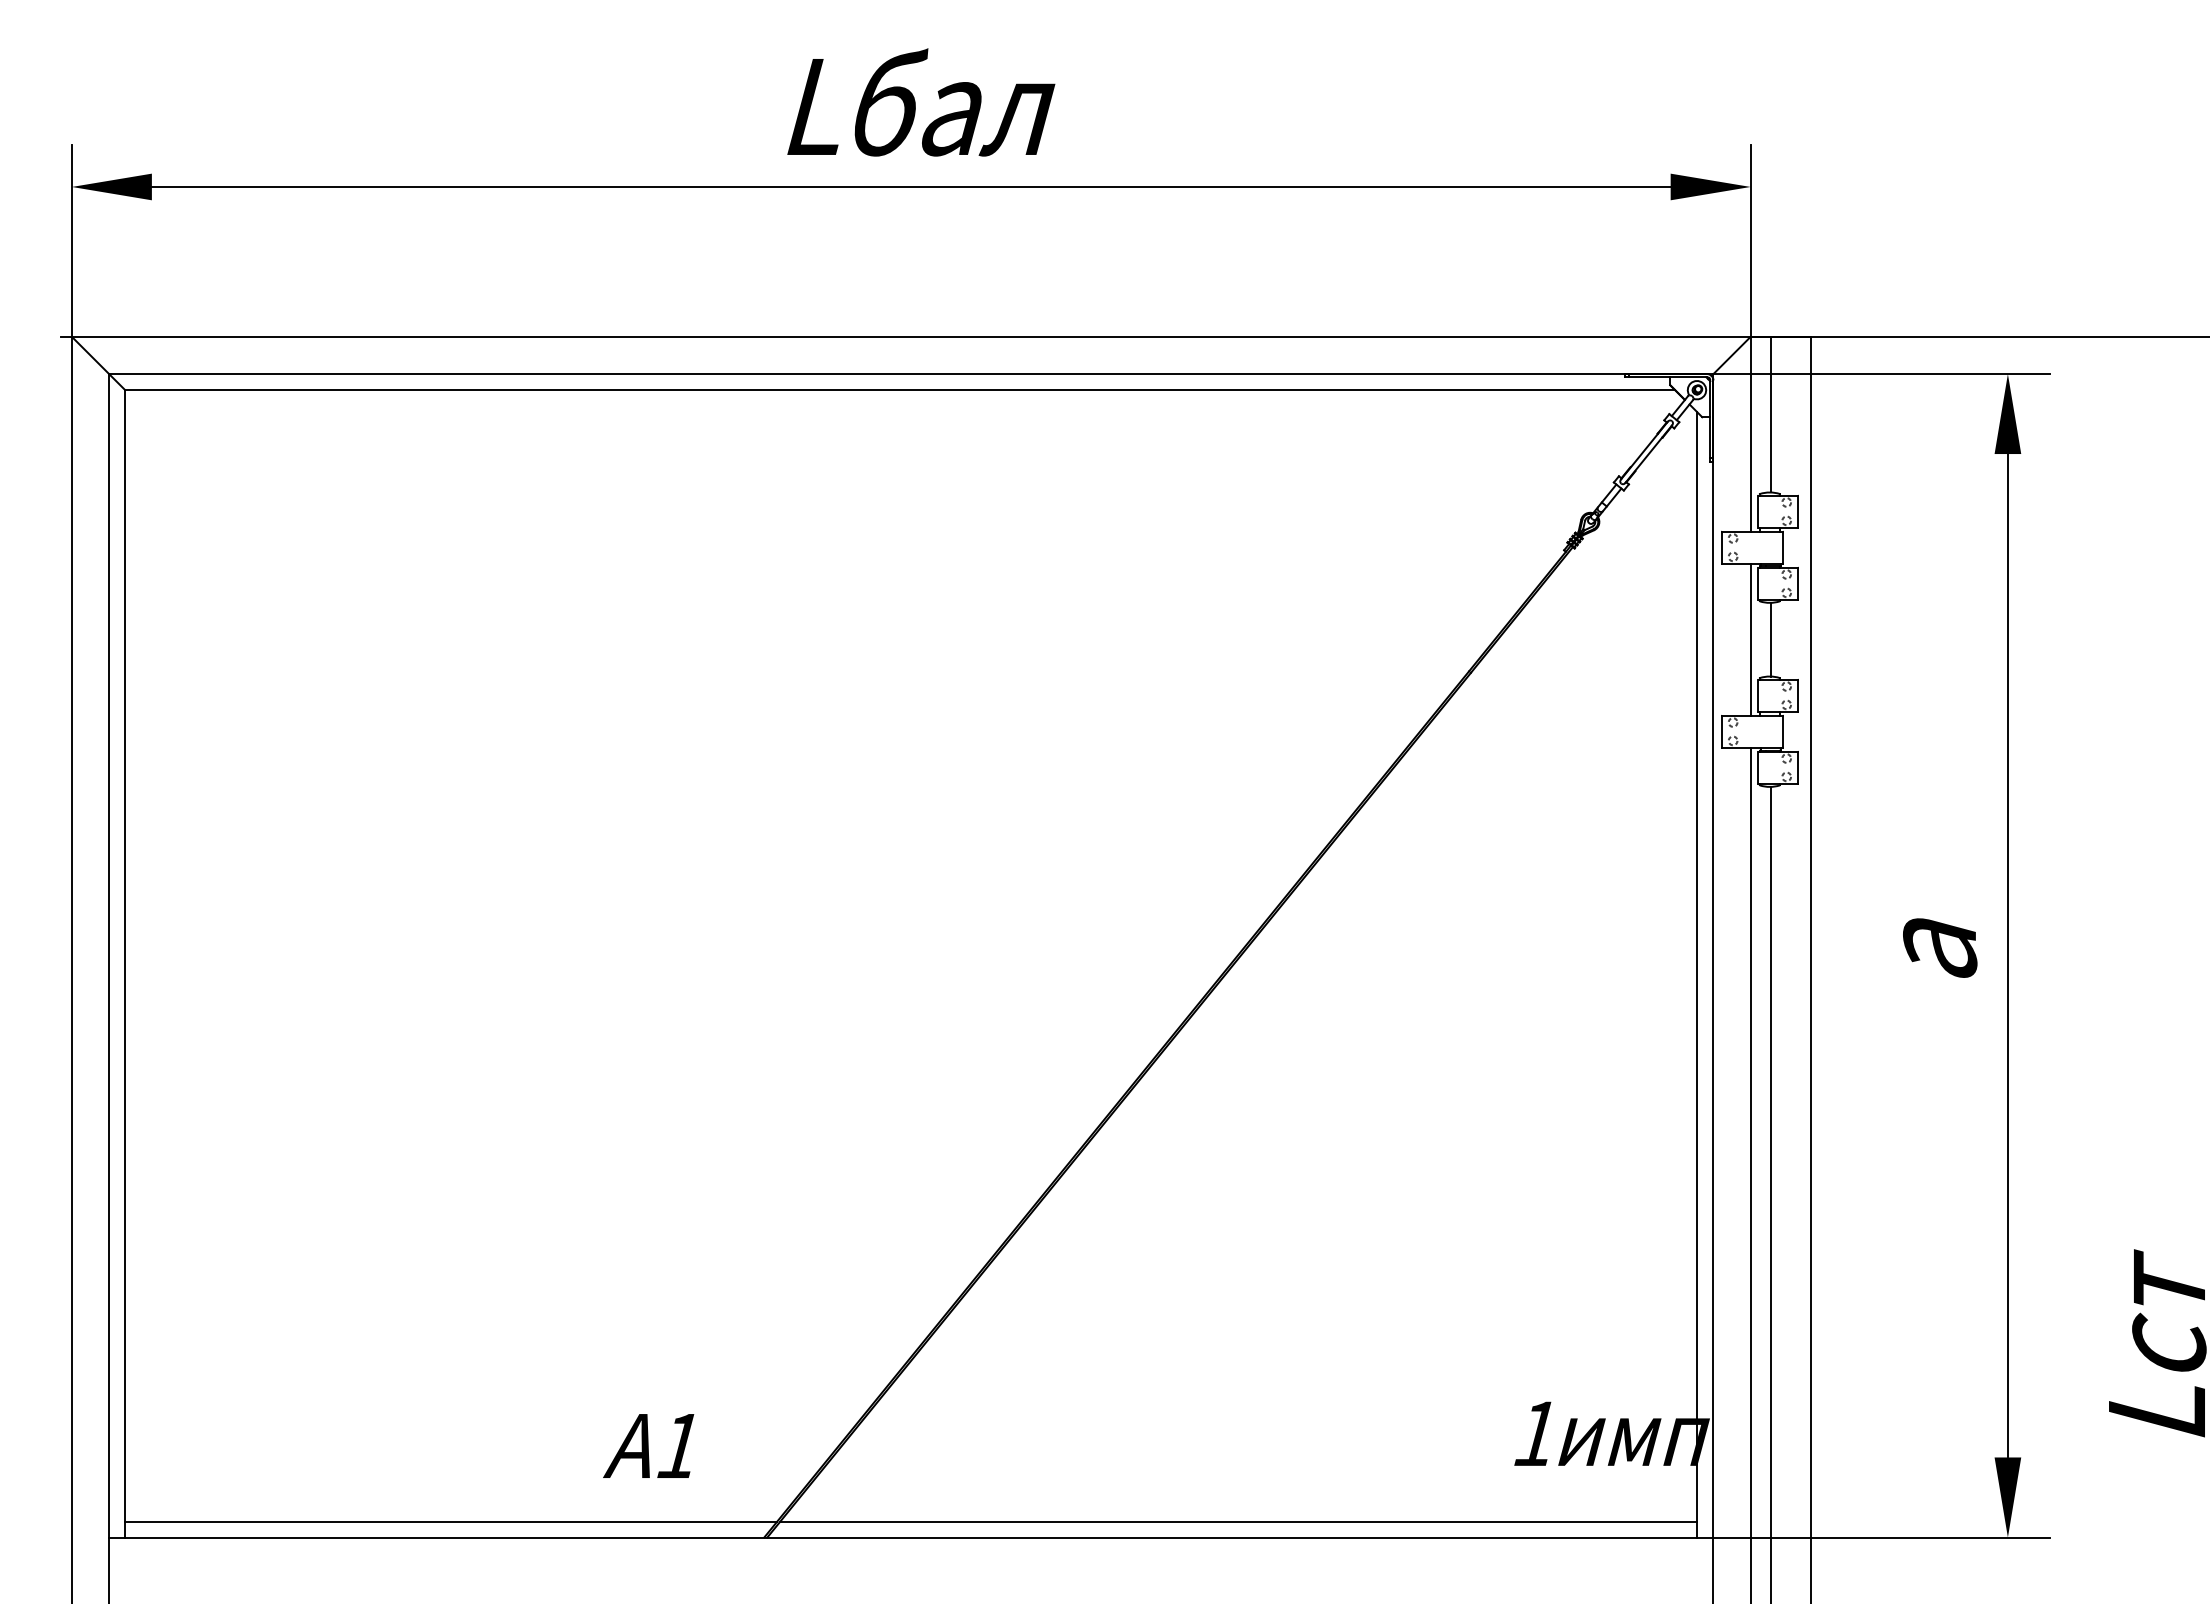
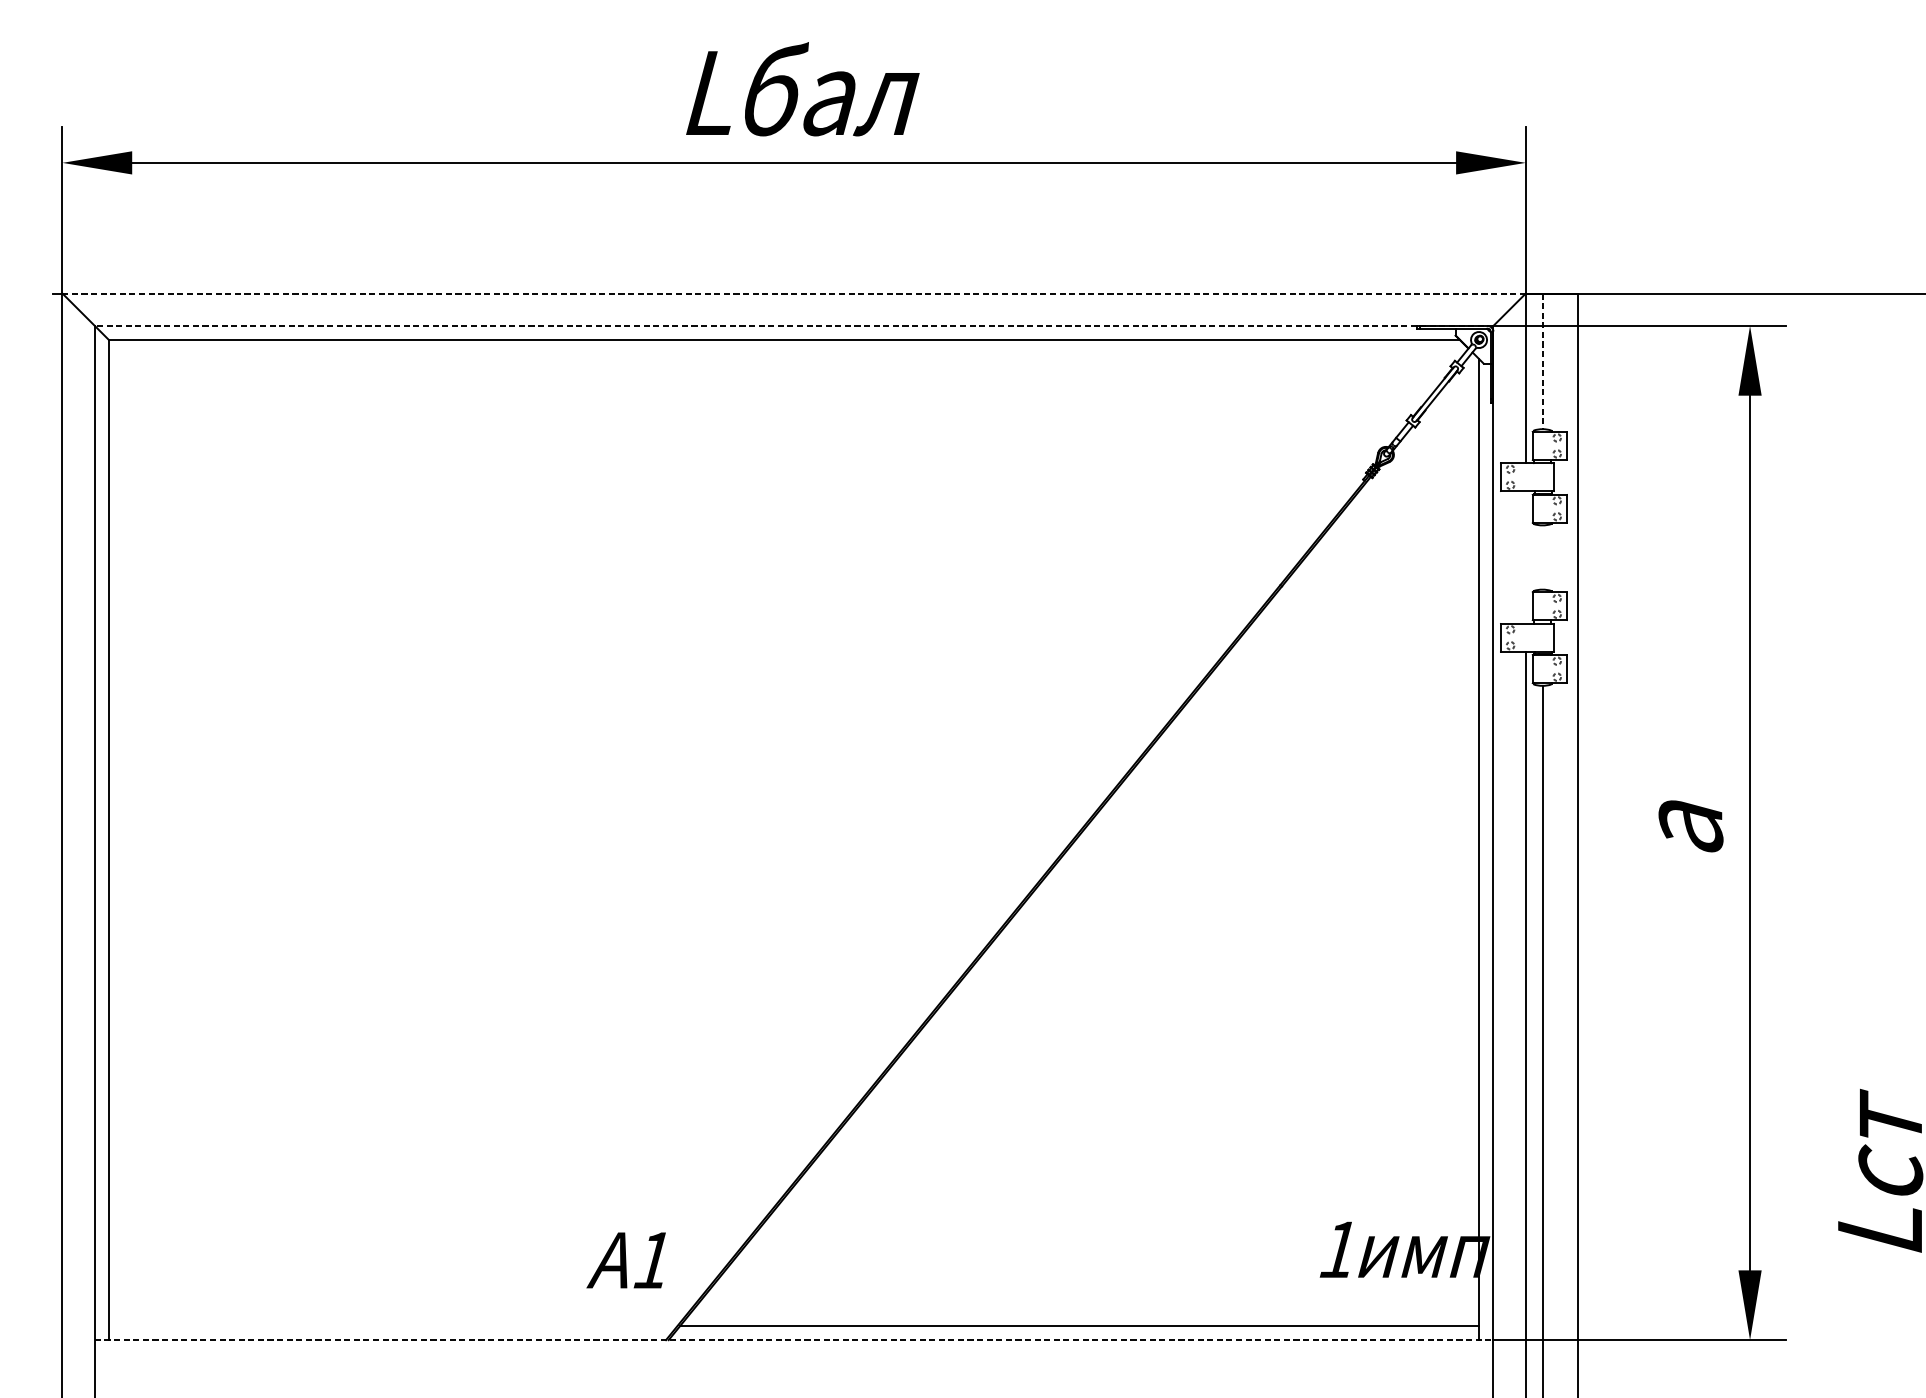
line: (910, 336) -> (793, 293), solid -> dashed
line: (910, 374) -> (793, 326), solid -> dashed
line: (1770, 414) -> (1543, 361), solid -> dashed
line: (1750, 639) -> (1525, 557), removed
line: (1770, 639) -> (1543, 557), removed
text: (648, 1445) -> (626, 1259), moved
line: (451, 1521) -> (393, 1326), removed
line: (911, 1537) -> (794, 1340), solid -> dashed

